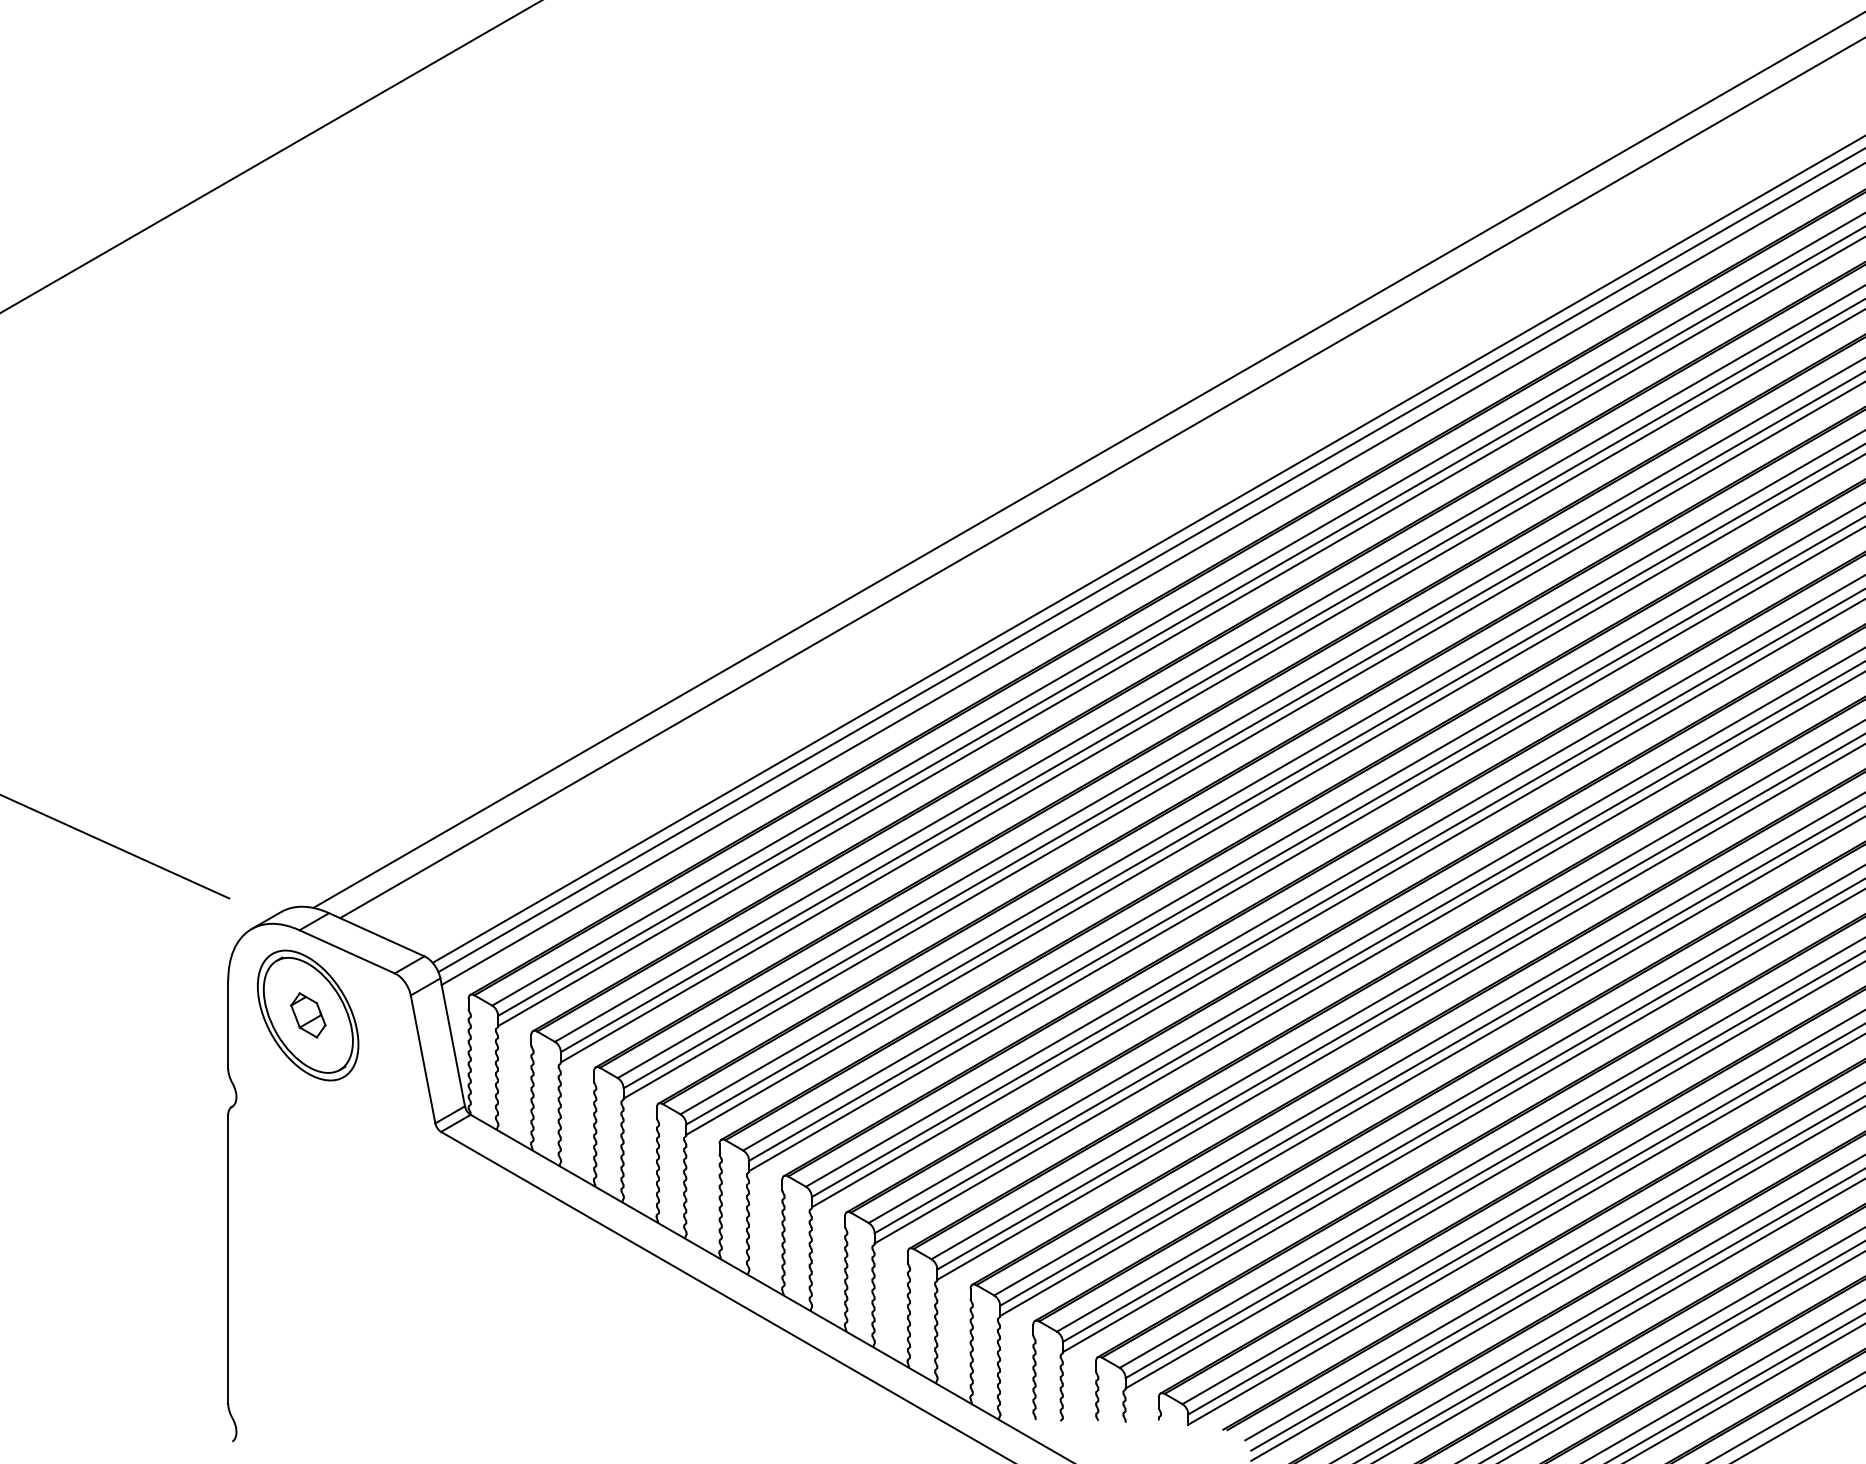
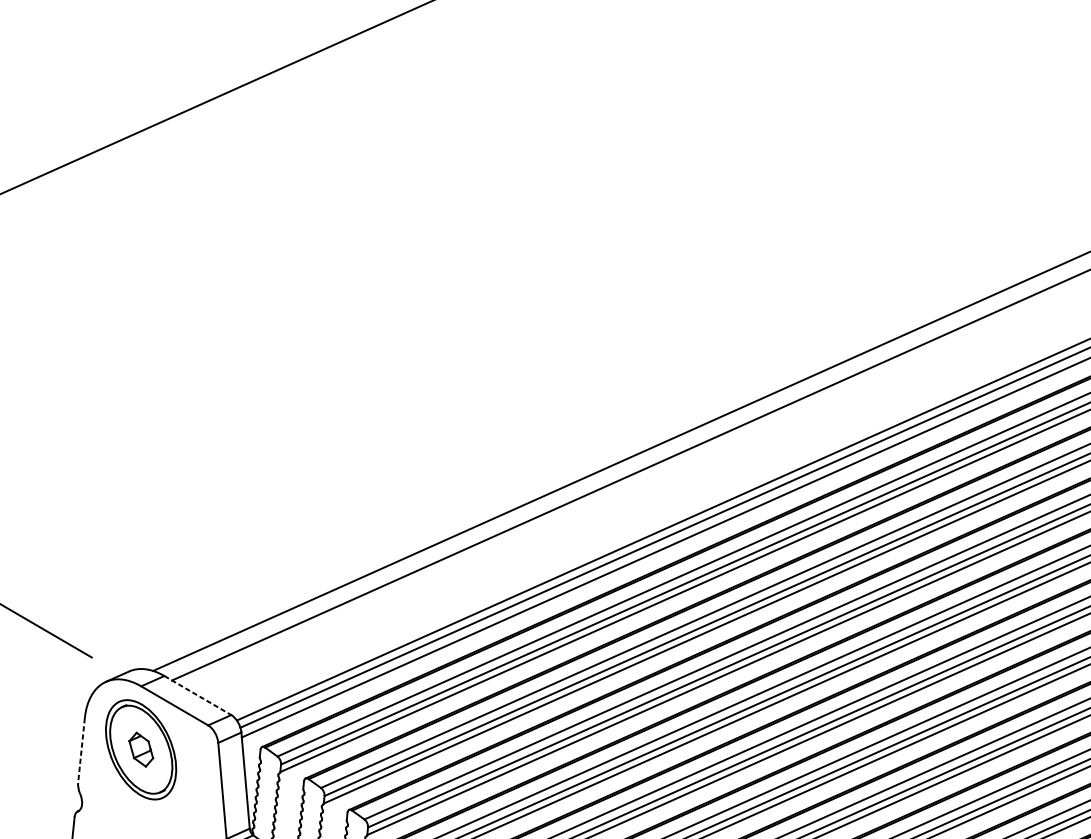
line: (377, 934) -> (198, 695), solid -> dashed
line: (228, 1024) -> (81, 750), solid -> dashed

